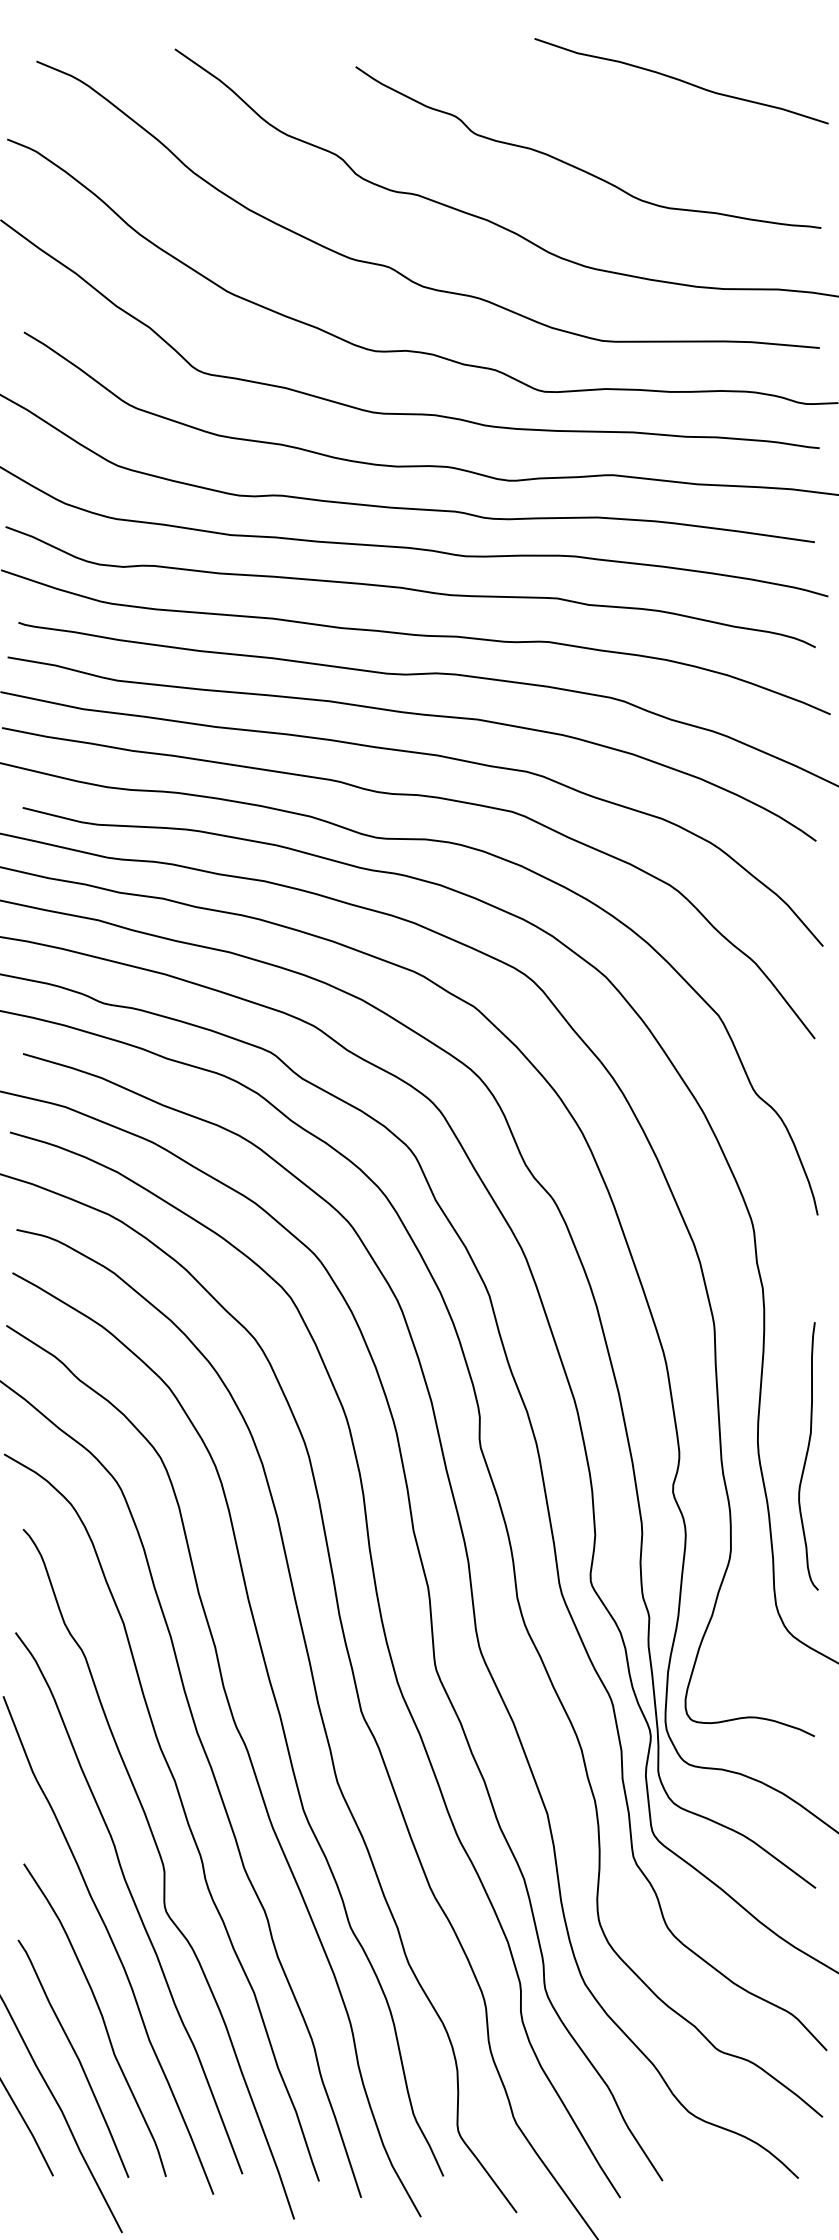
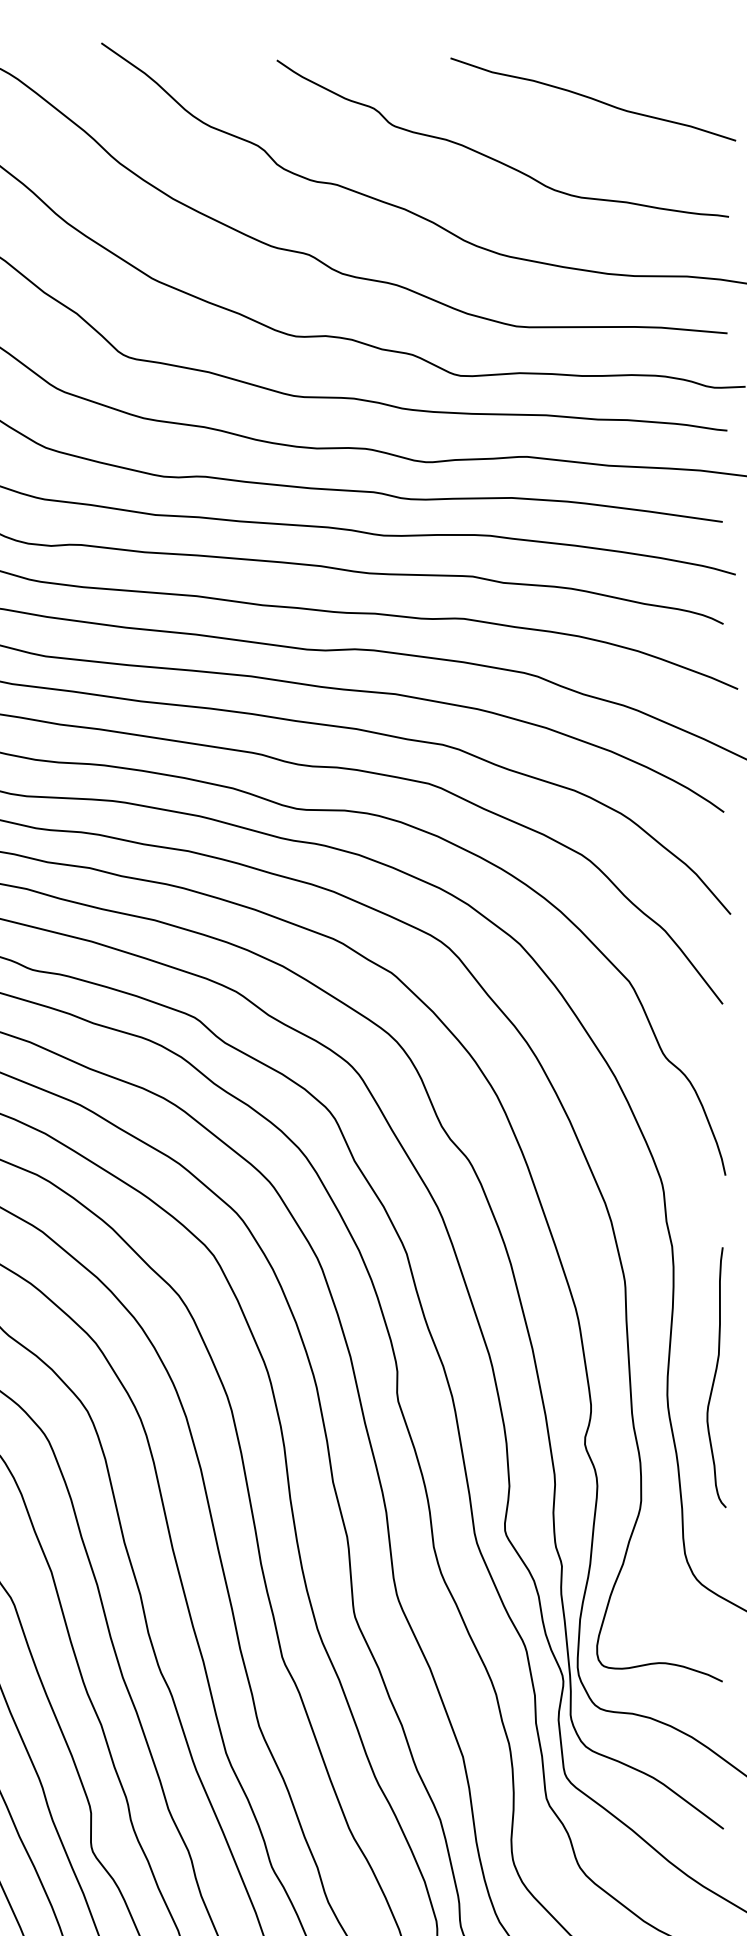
curve: (681, 81) -> (593, 99), moved
curve: (807, 1456) -> (715, 1377), moved

